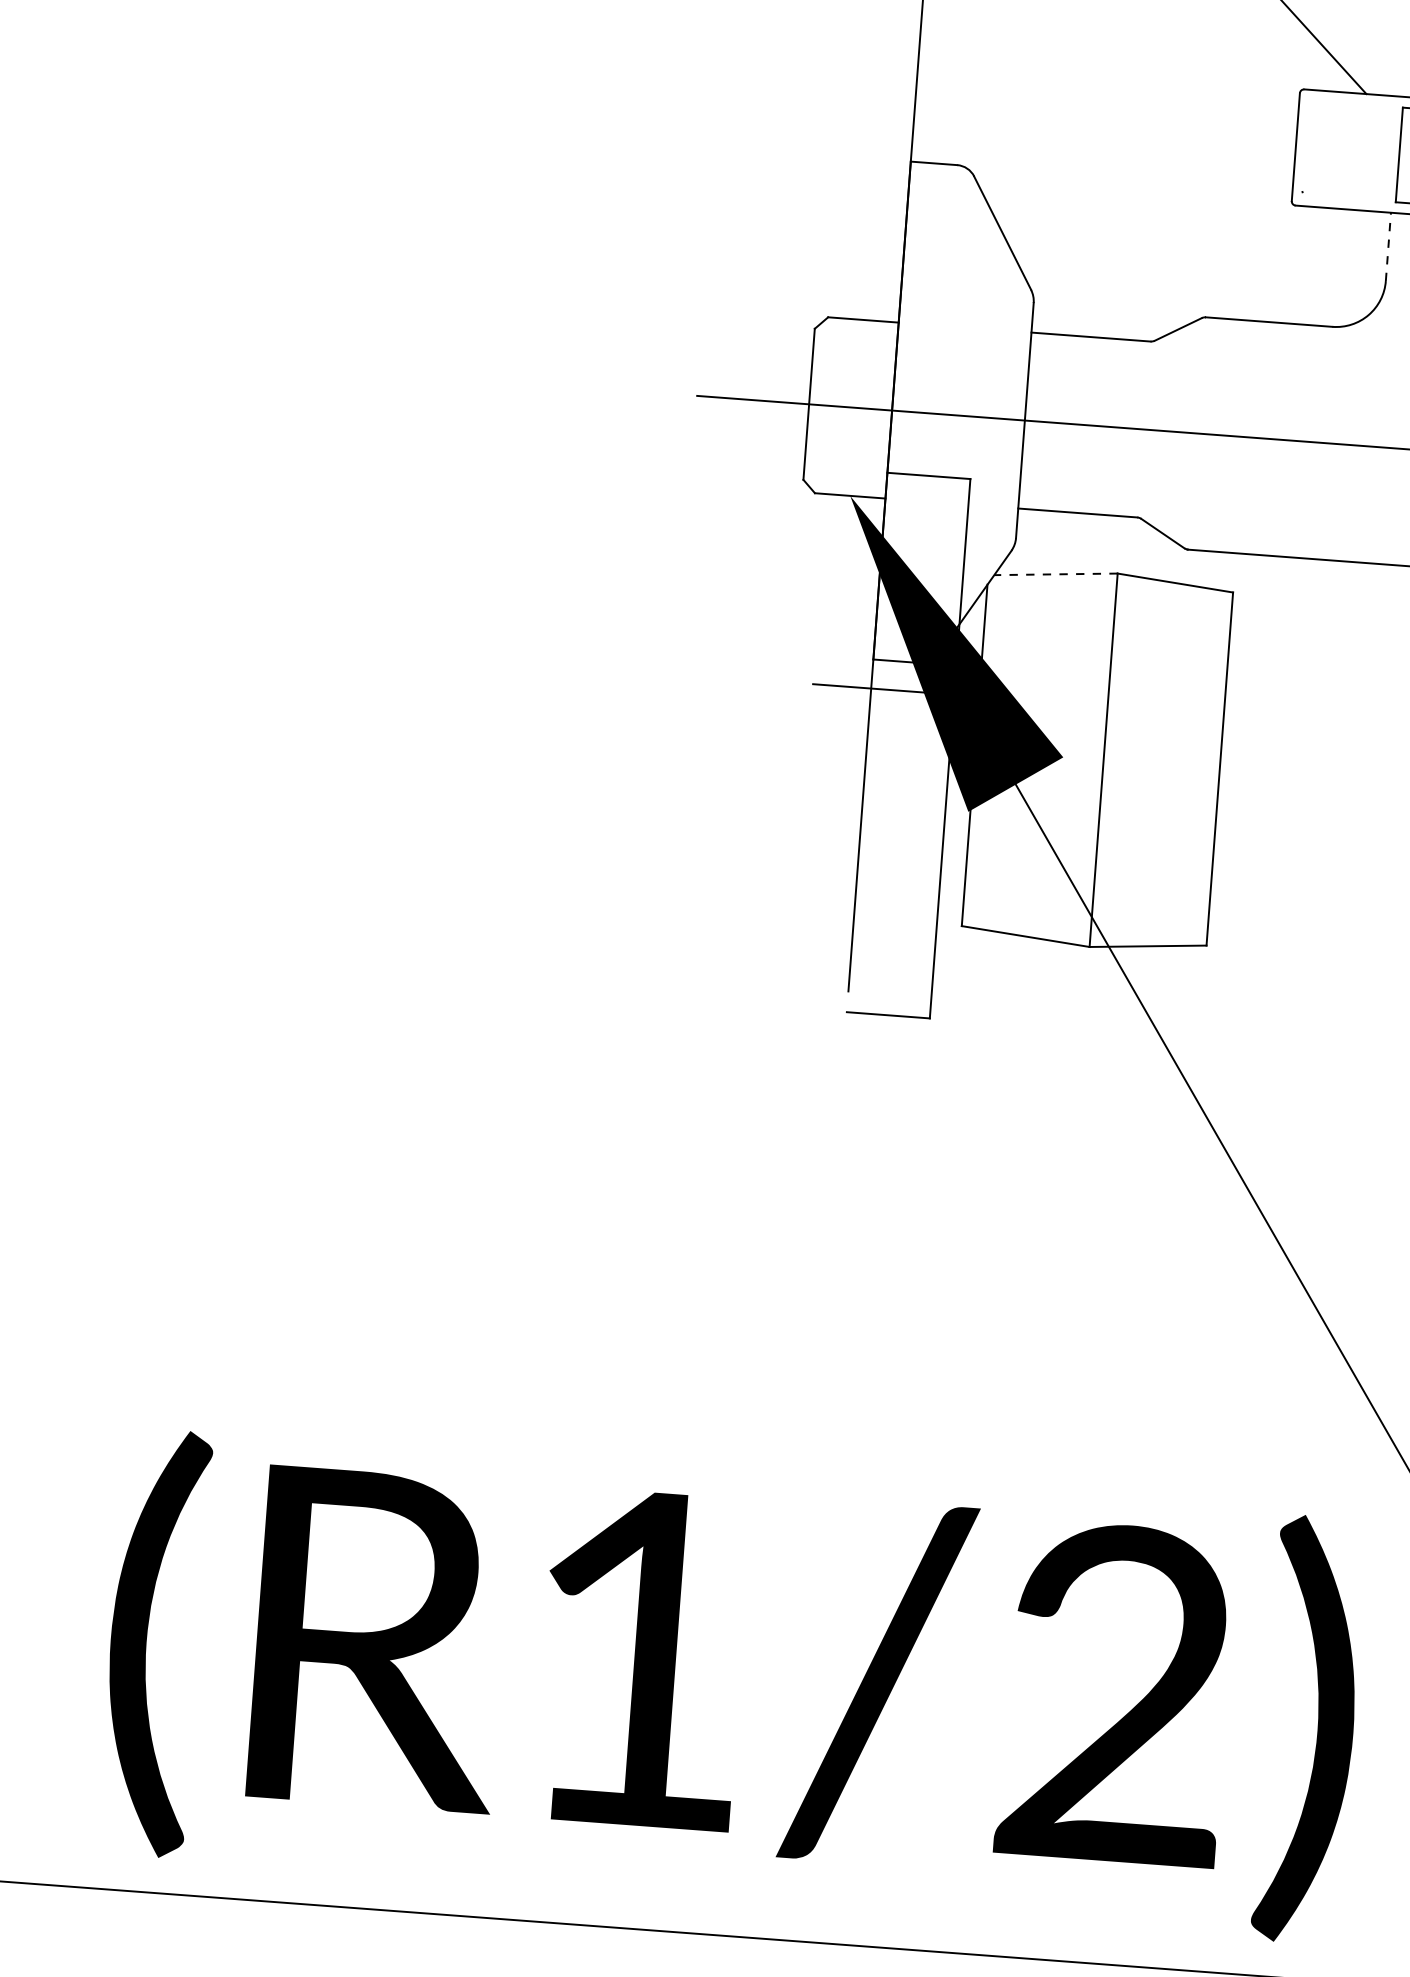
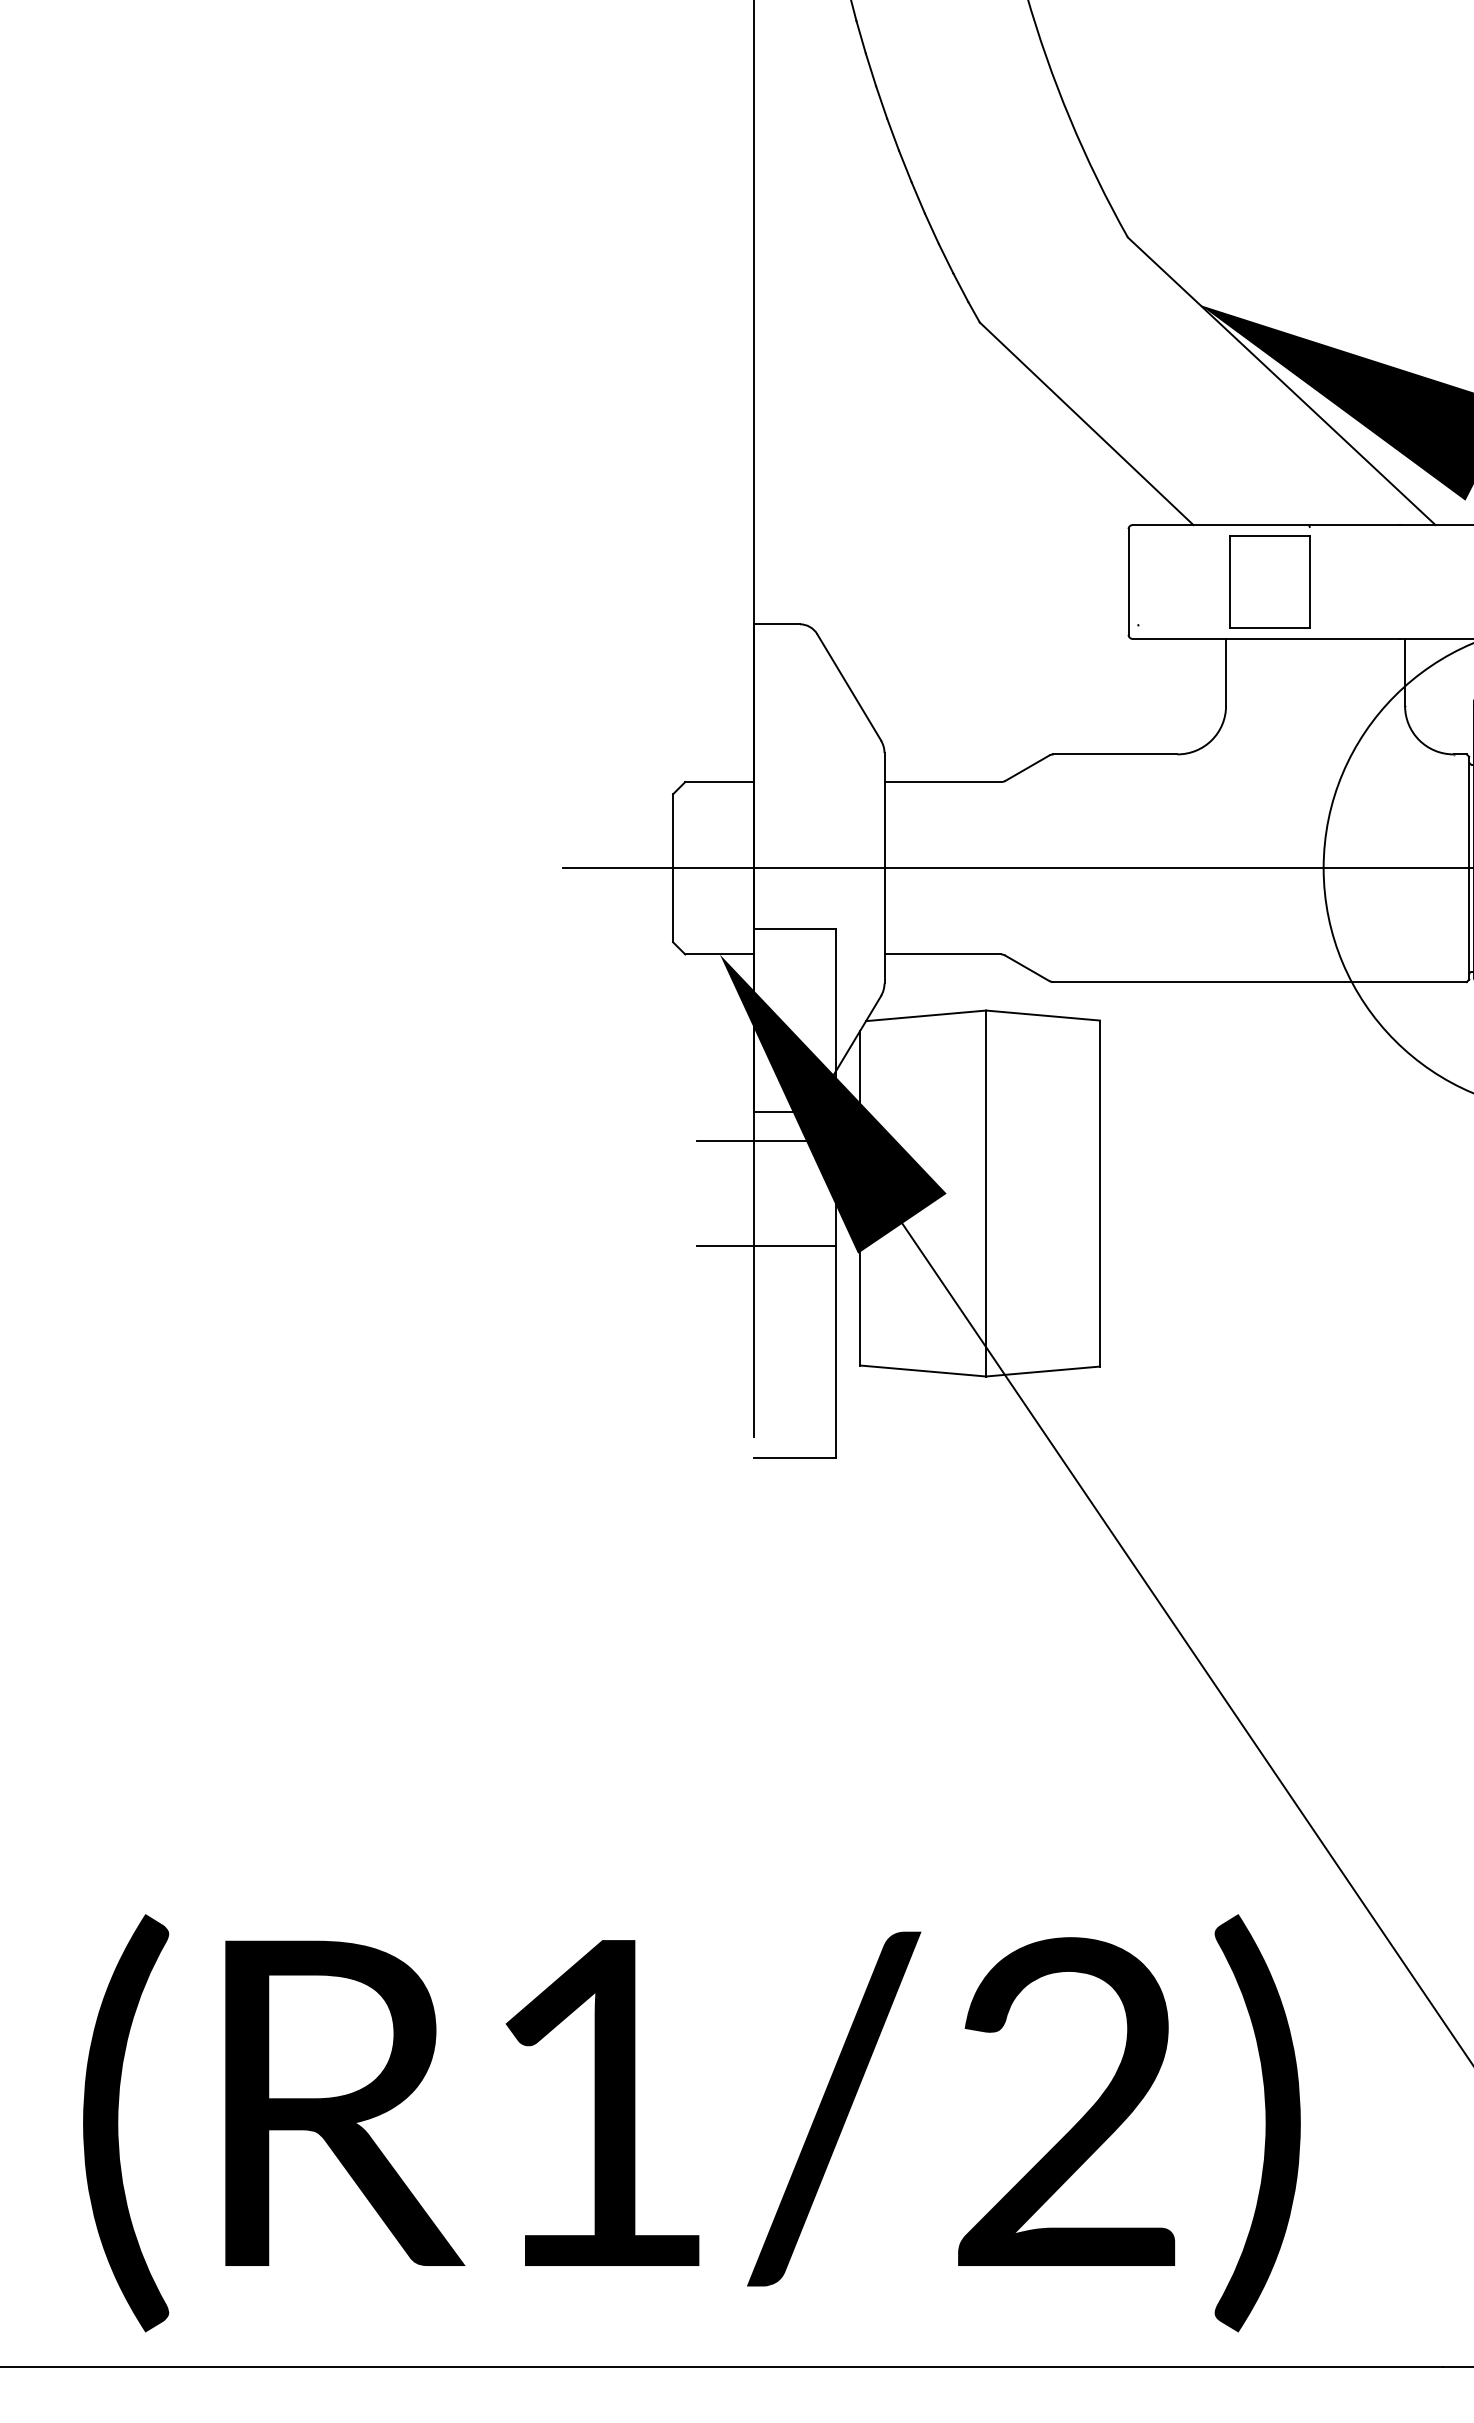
line: (1388, 246) -> (1226, 671), dashed -> solid
line: (1055, 573) -> (925, 1015), dashed -> solid
line: (875, 797) -> (766, 1246), added

